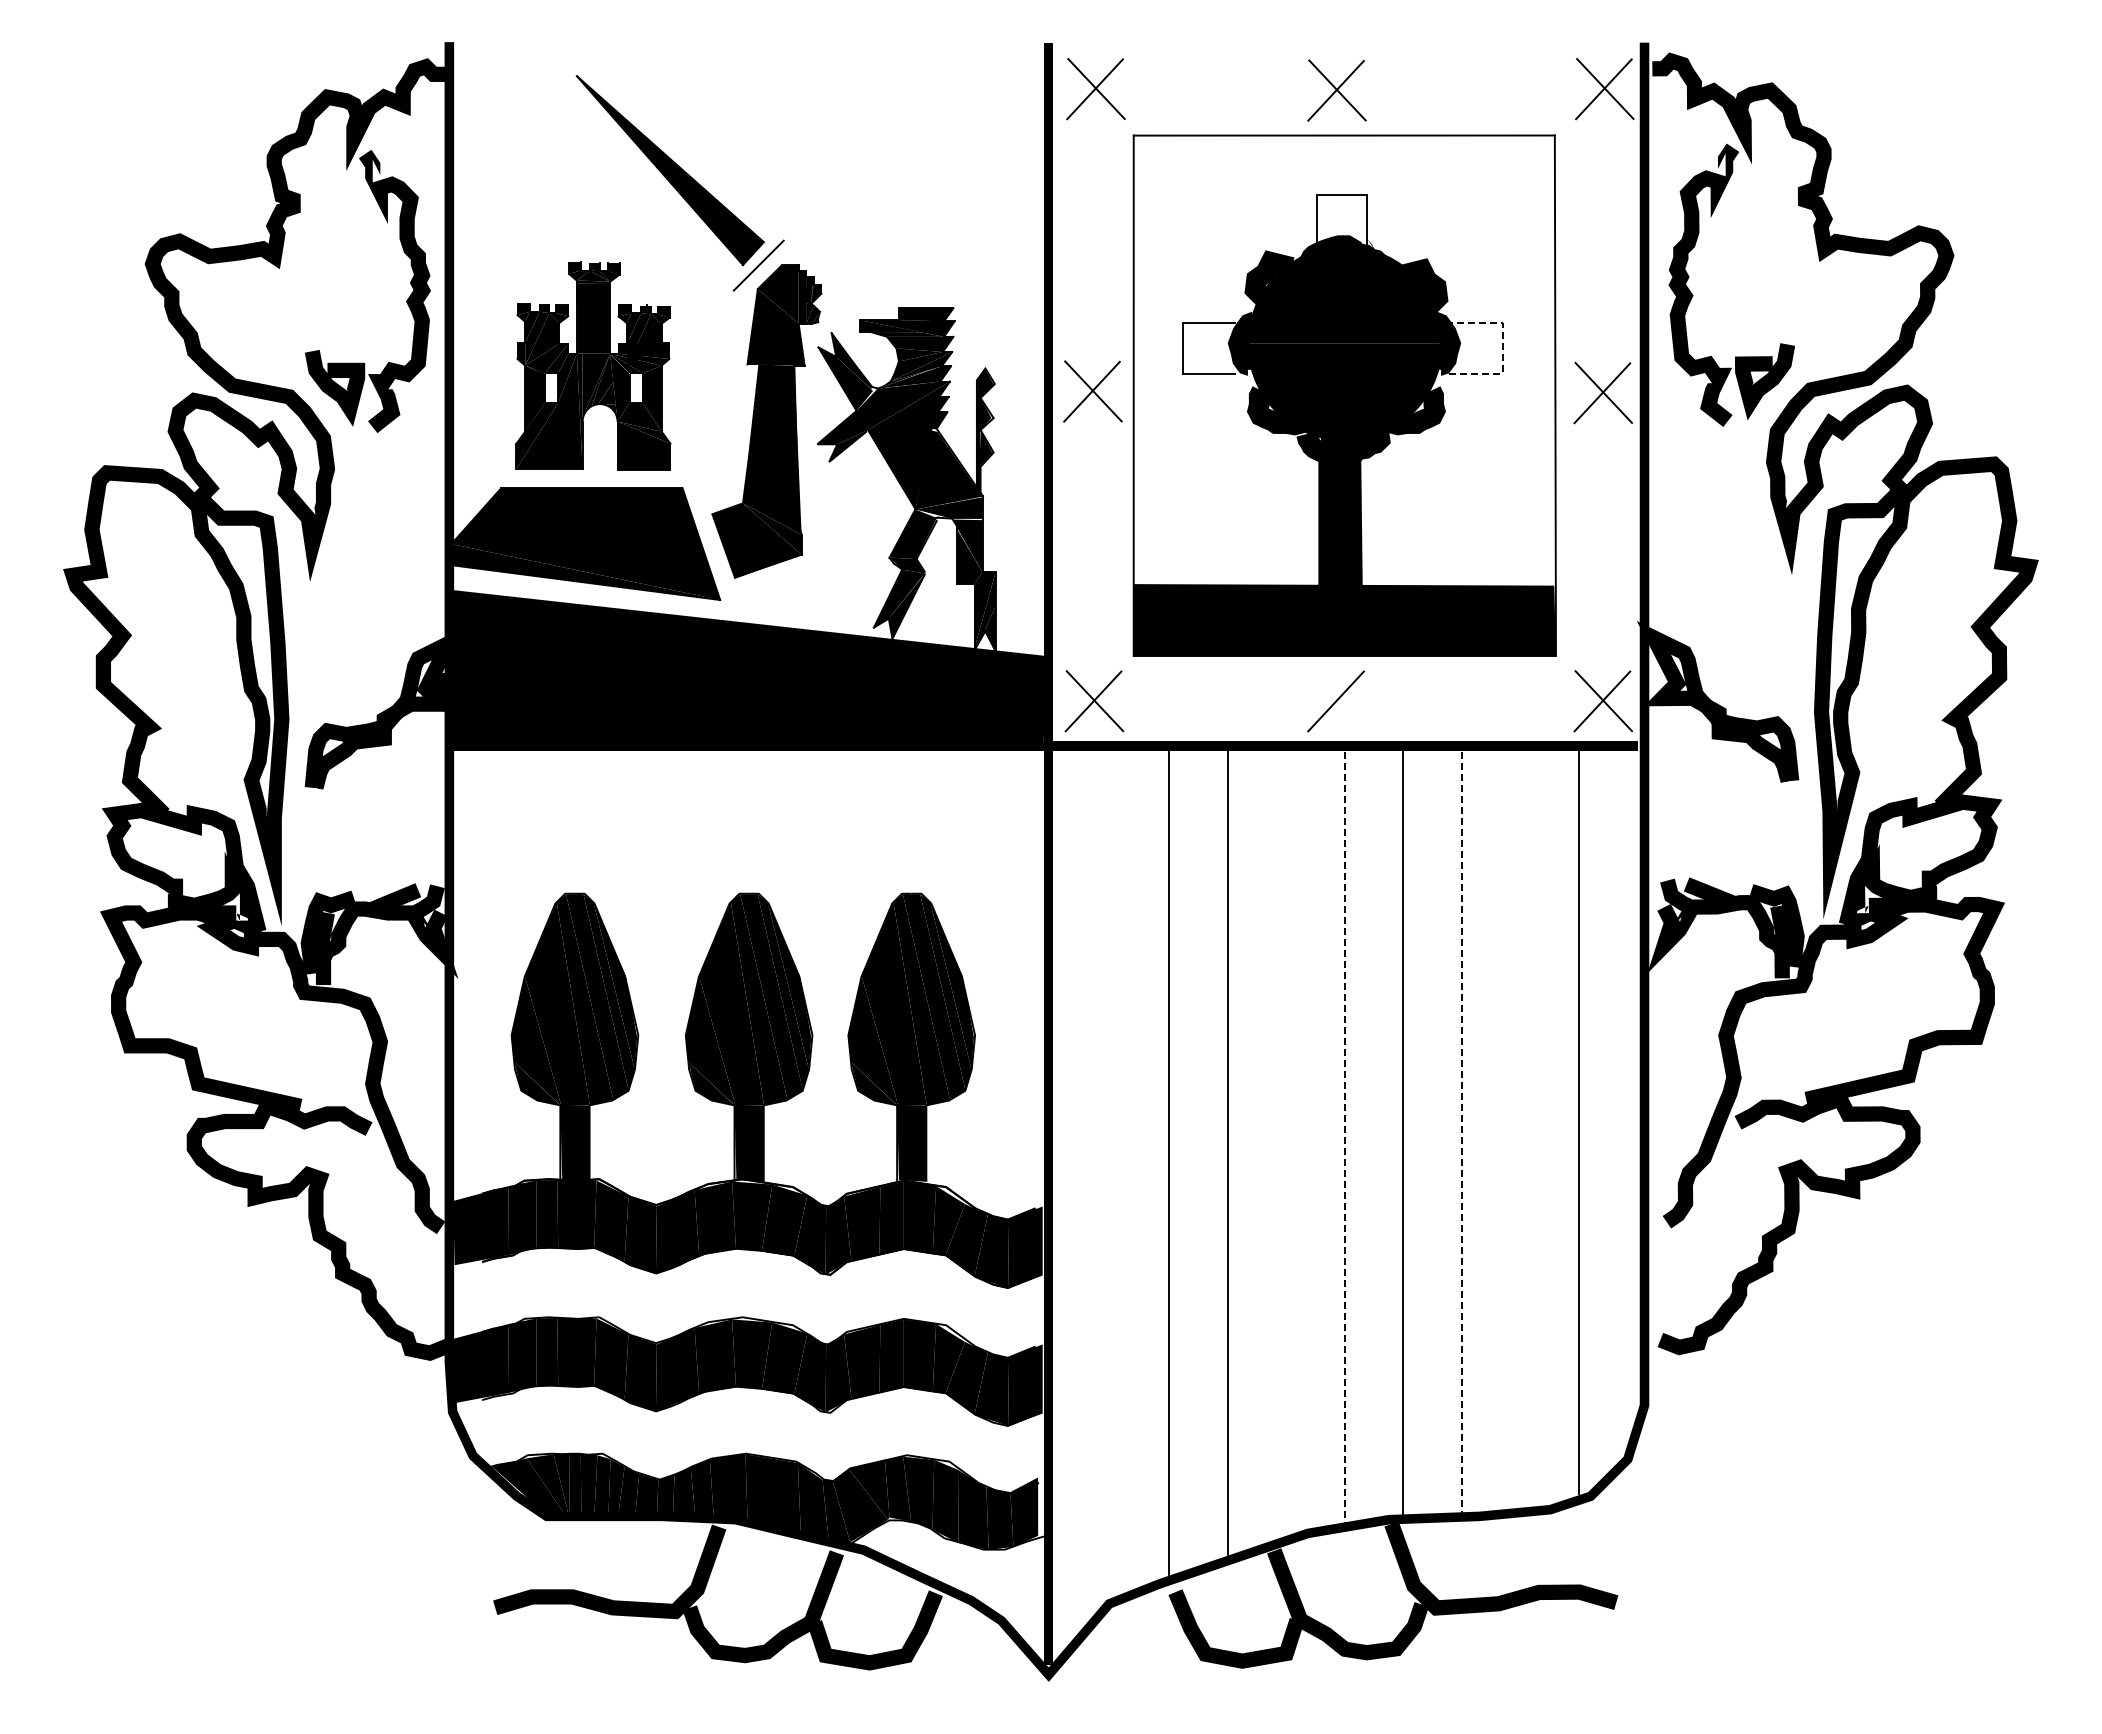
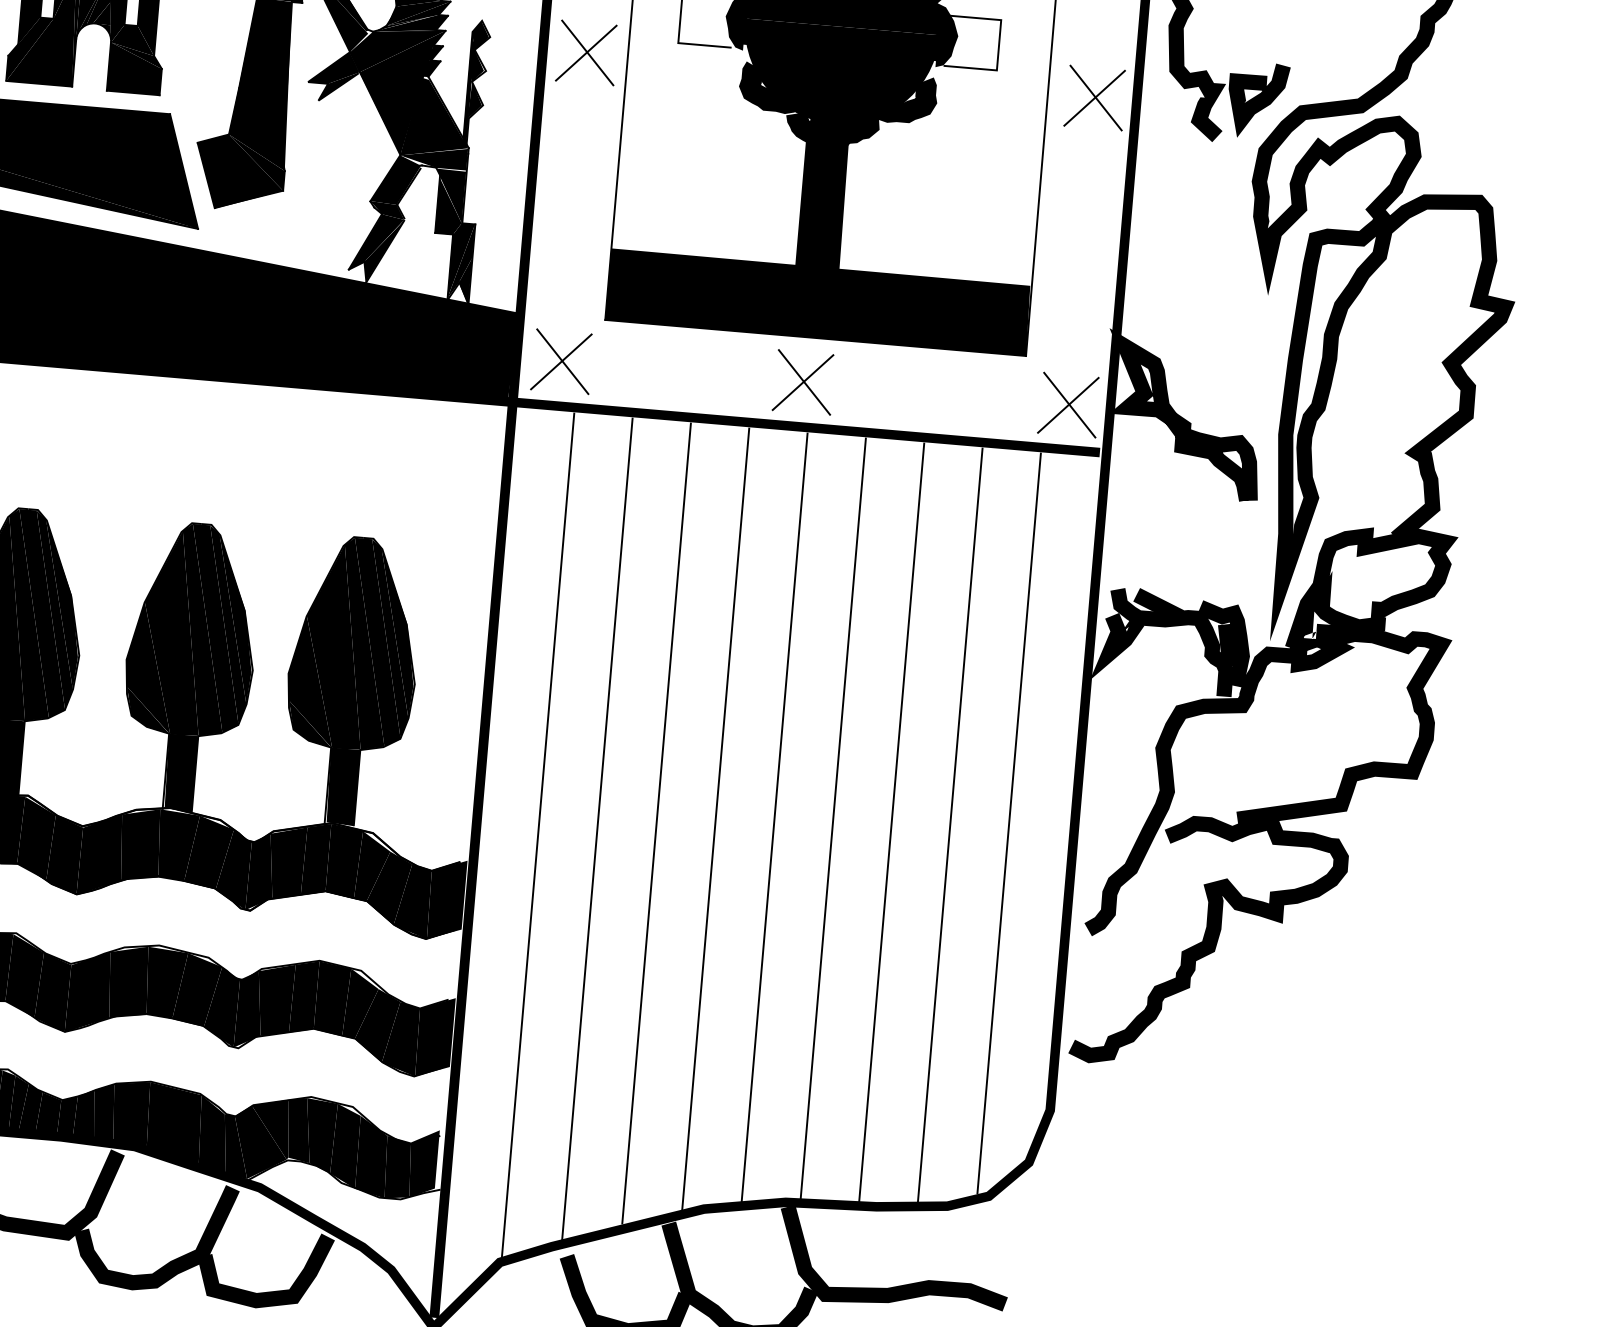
line: (1502, 348) -> (998, 45), dashed -> solid
line: (1337, 701) -> (804, 382), added
line: (1520, 1130) -> (950, 825), added
line: (1462, 1132) -> (892, 822), dashed -> solid
line: (1344, 1137) -> (774, 817), dashed -> solid
line: (1286, 1143) -> (715, 818), added
line: (1110, 1175) -> (537, 835), added

